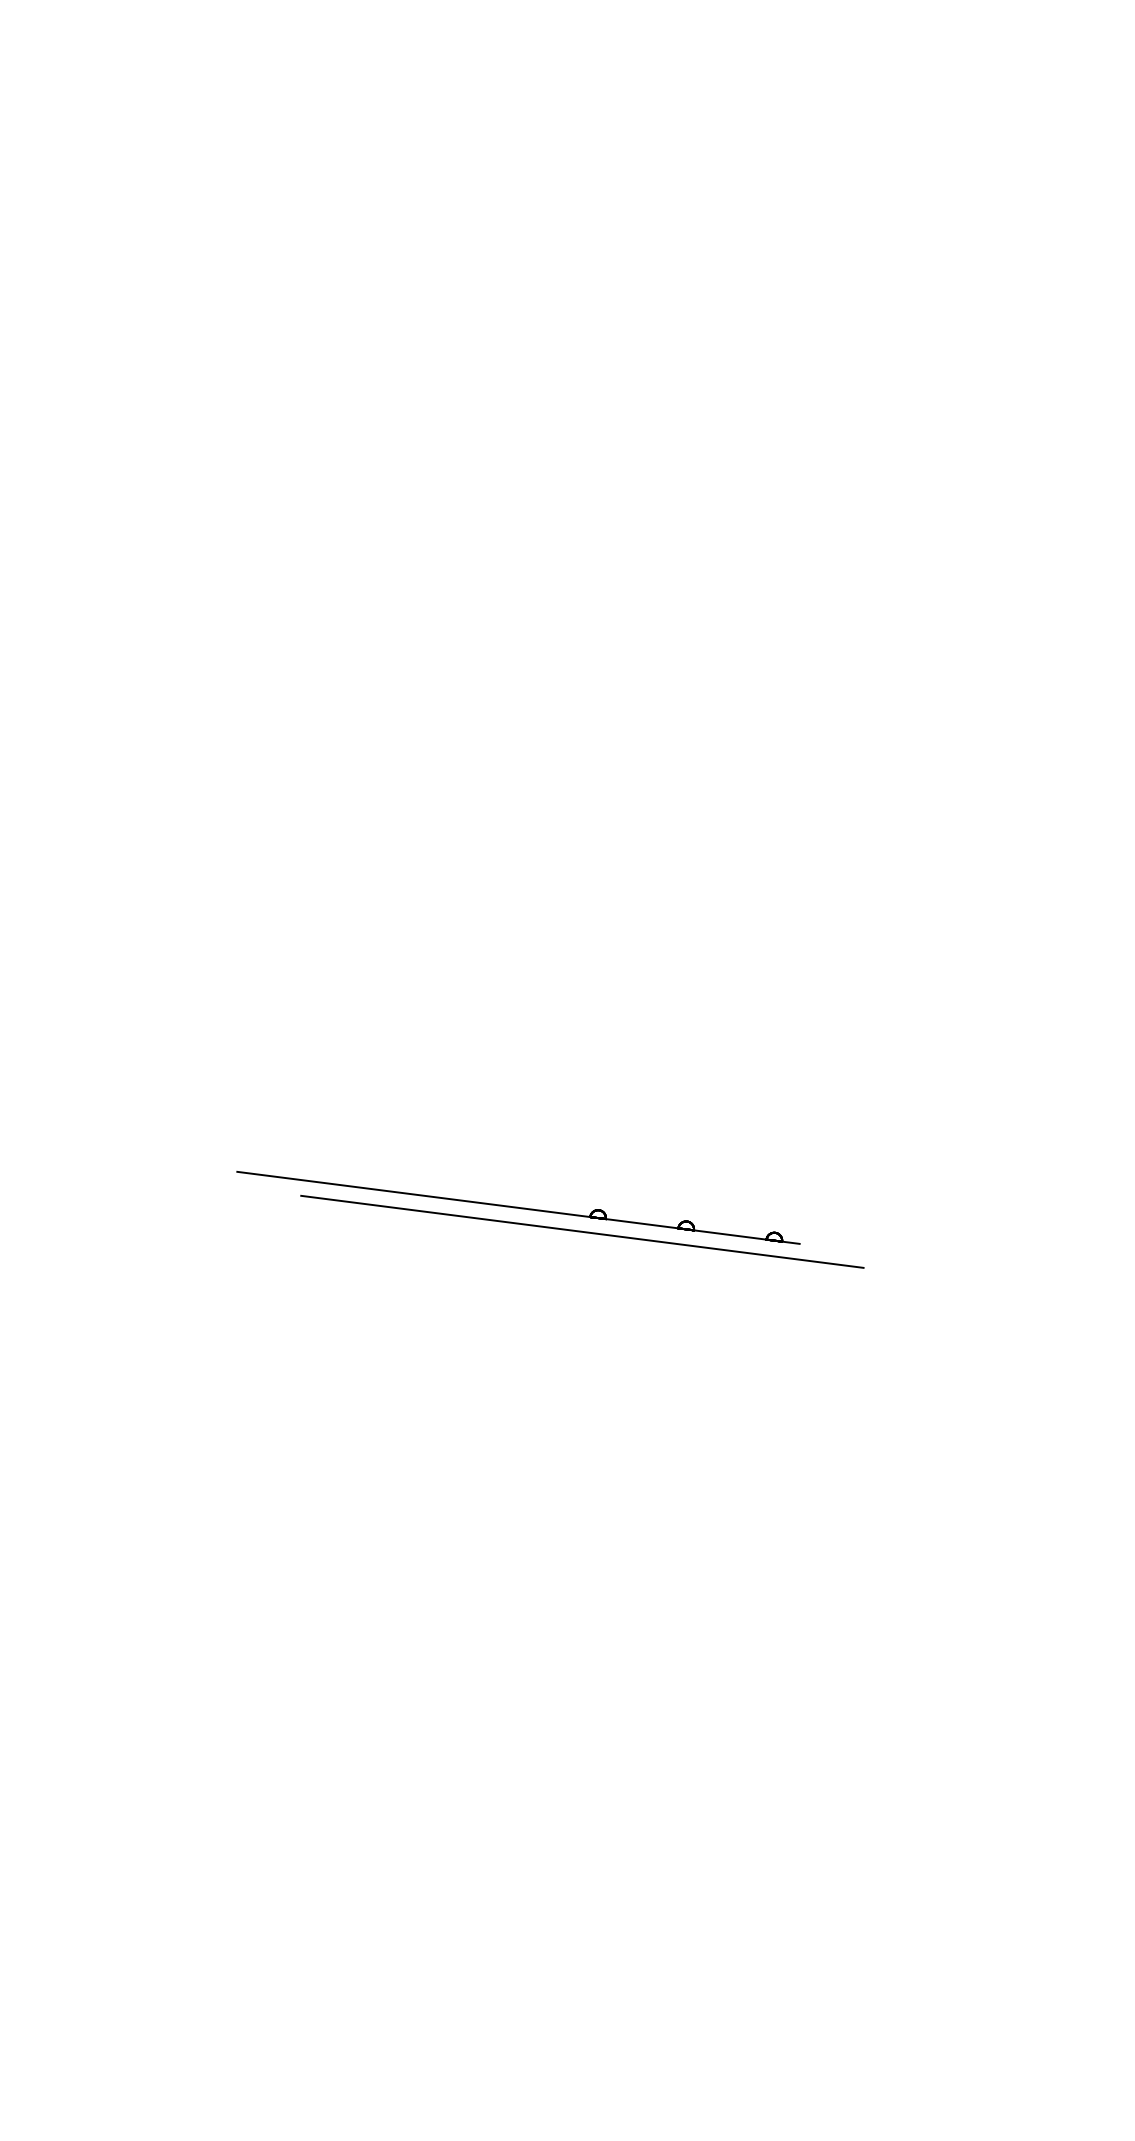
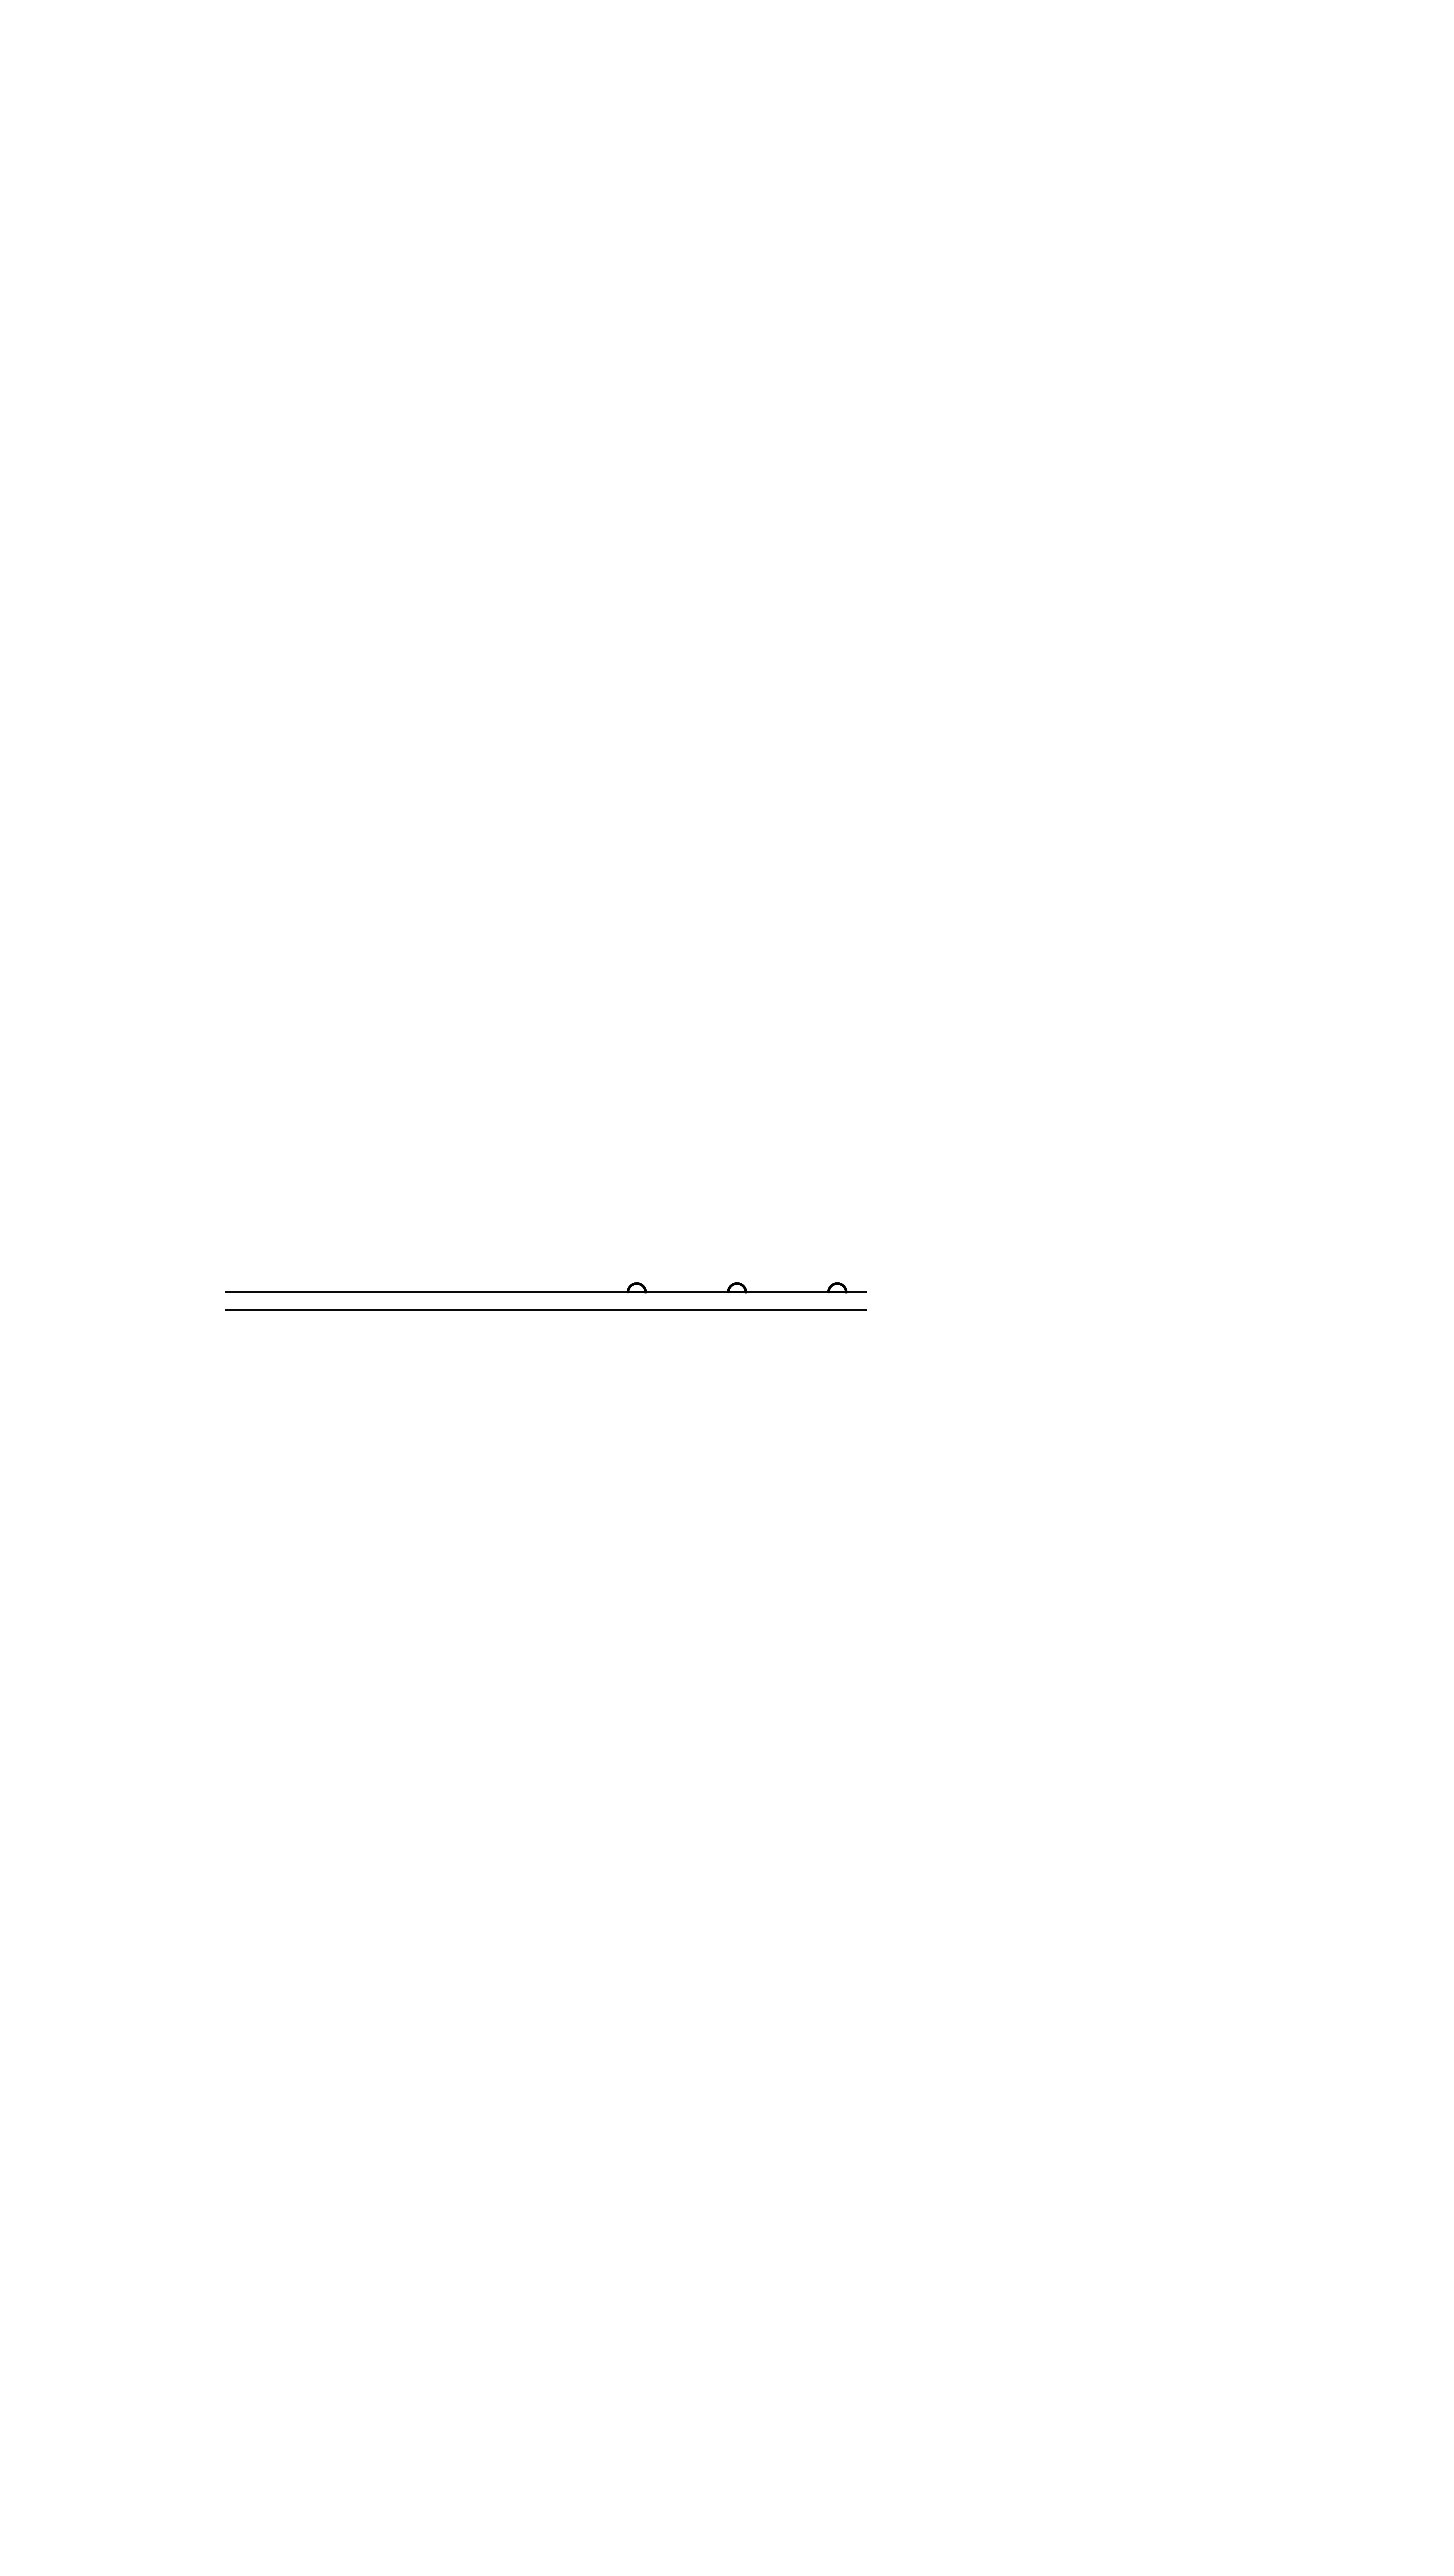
line: (581, 1231) -> (545, 1309), moved

